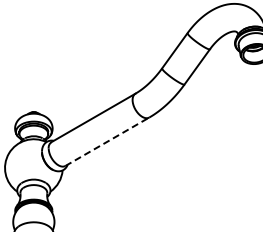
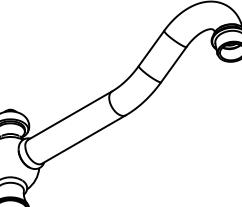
line: (107, 141) -> (84, 139), dashed -> solid

